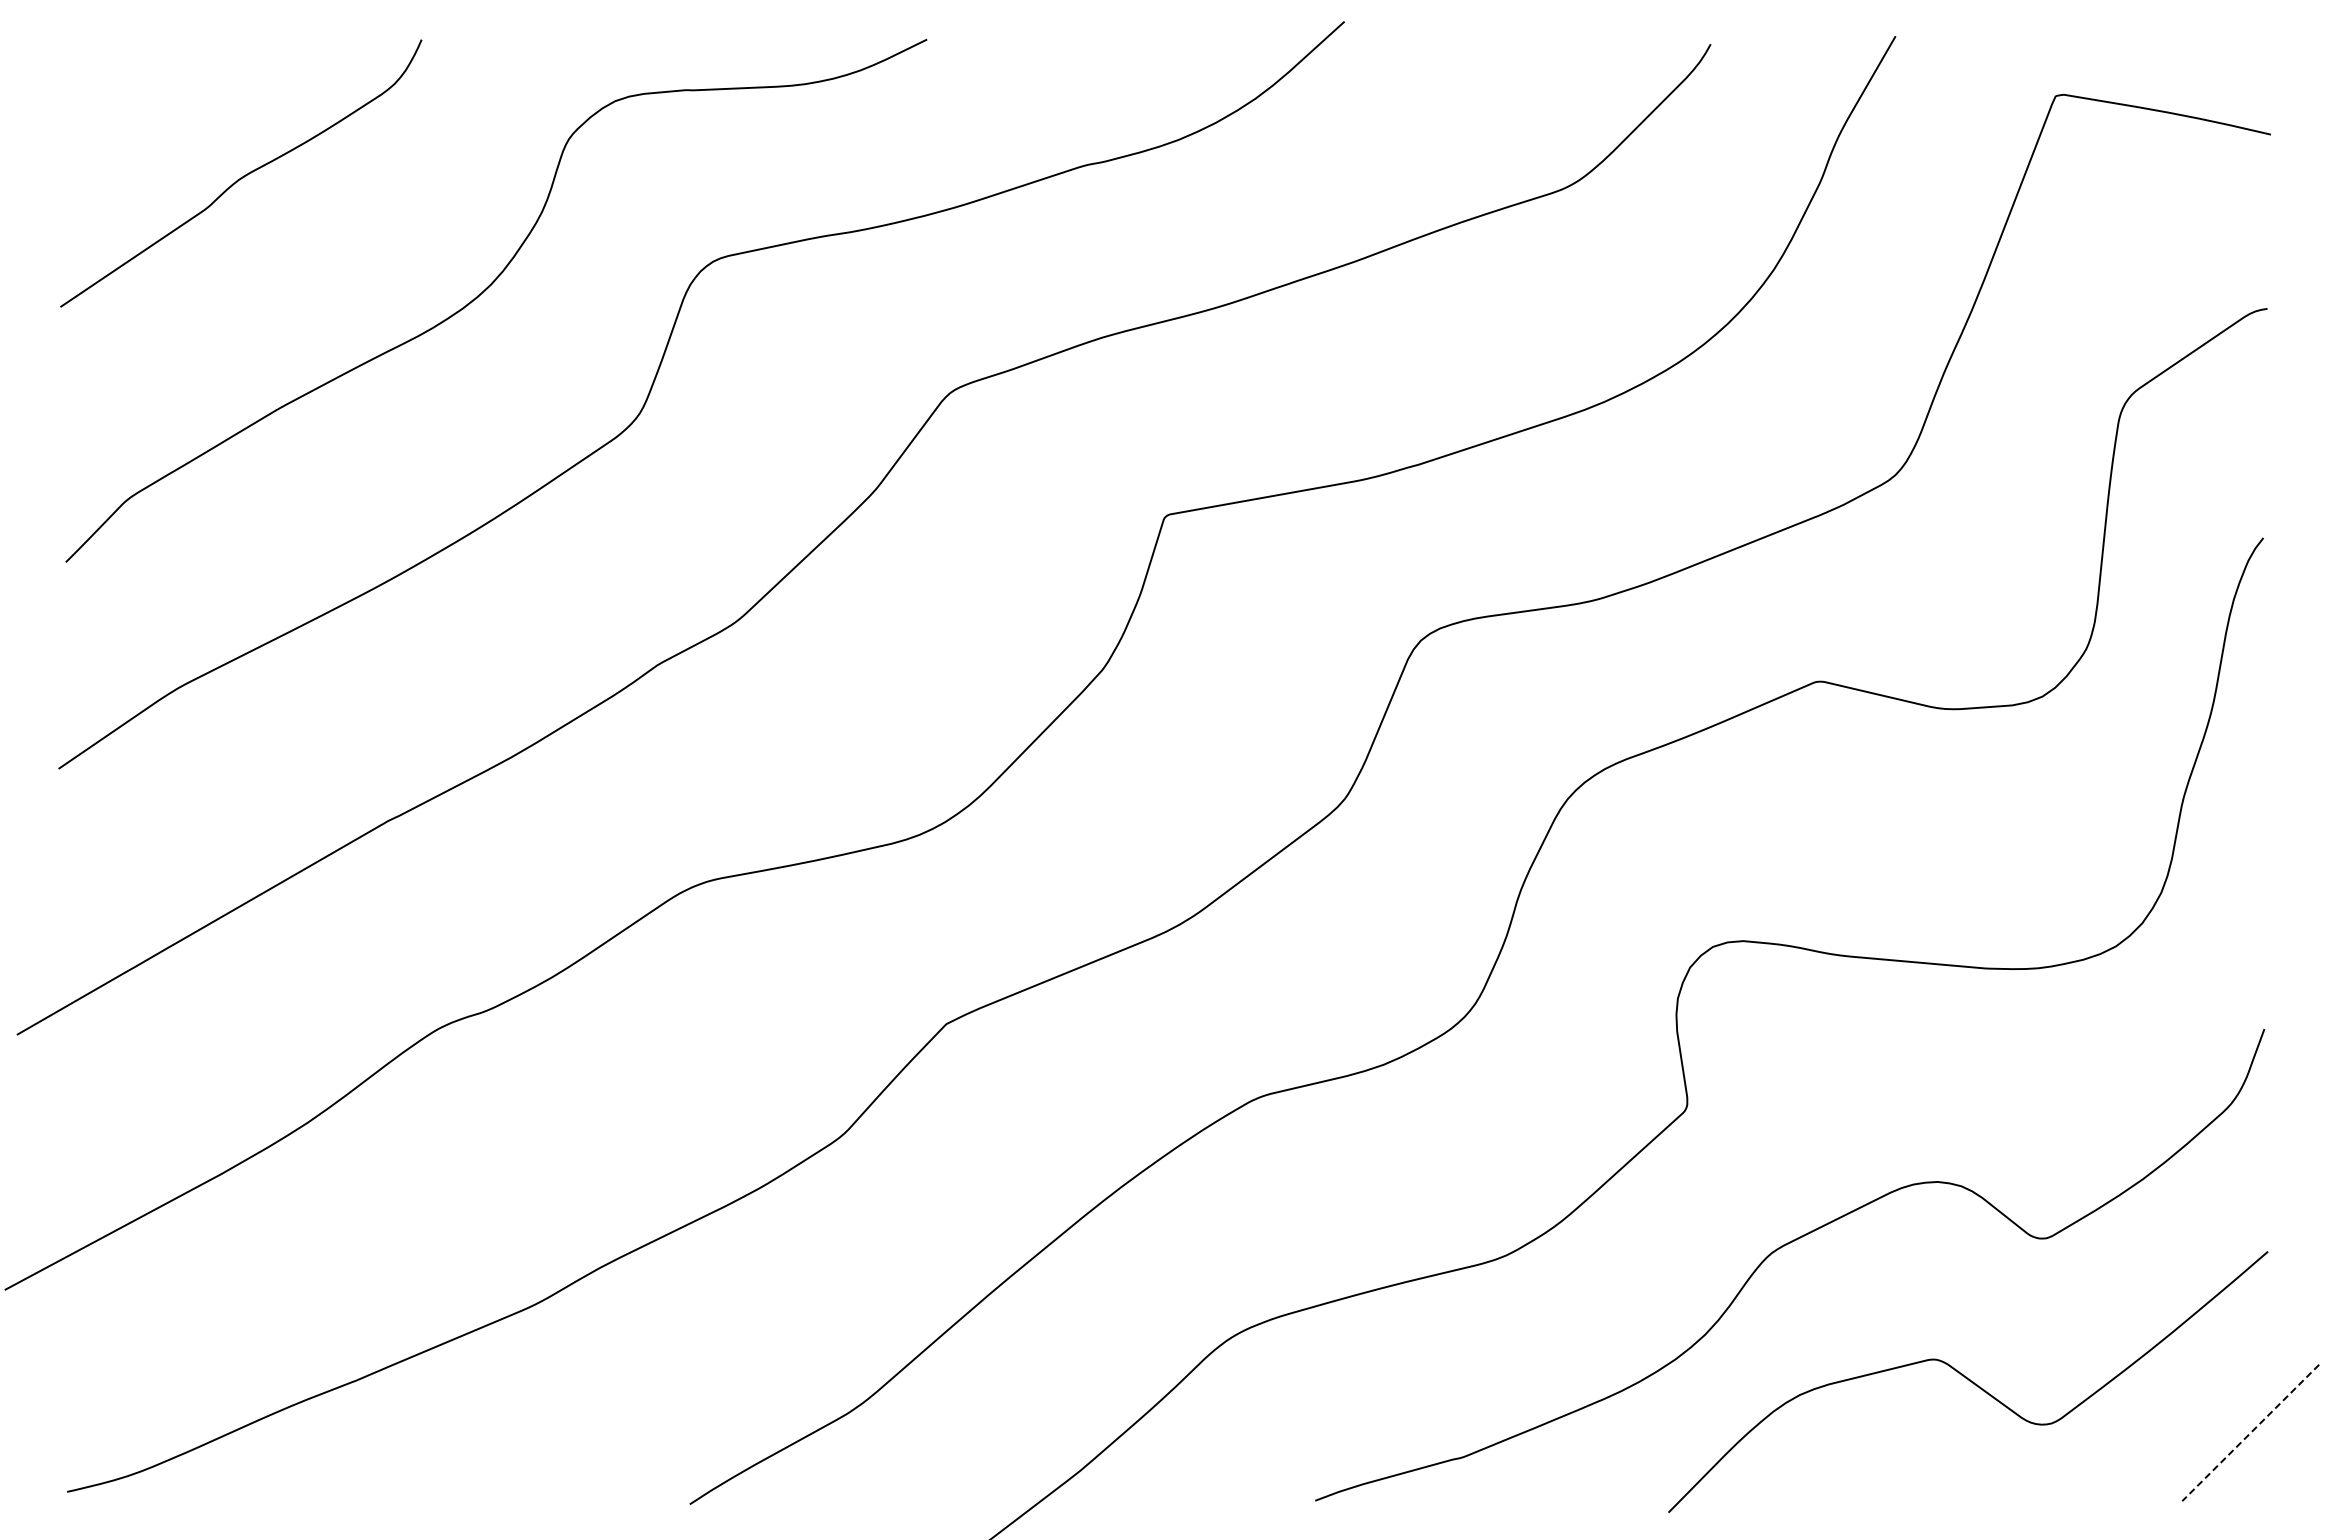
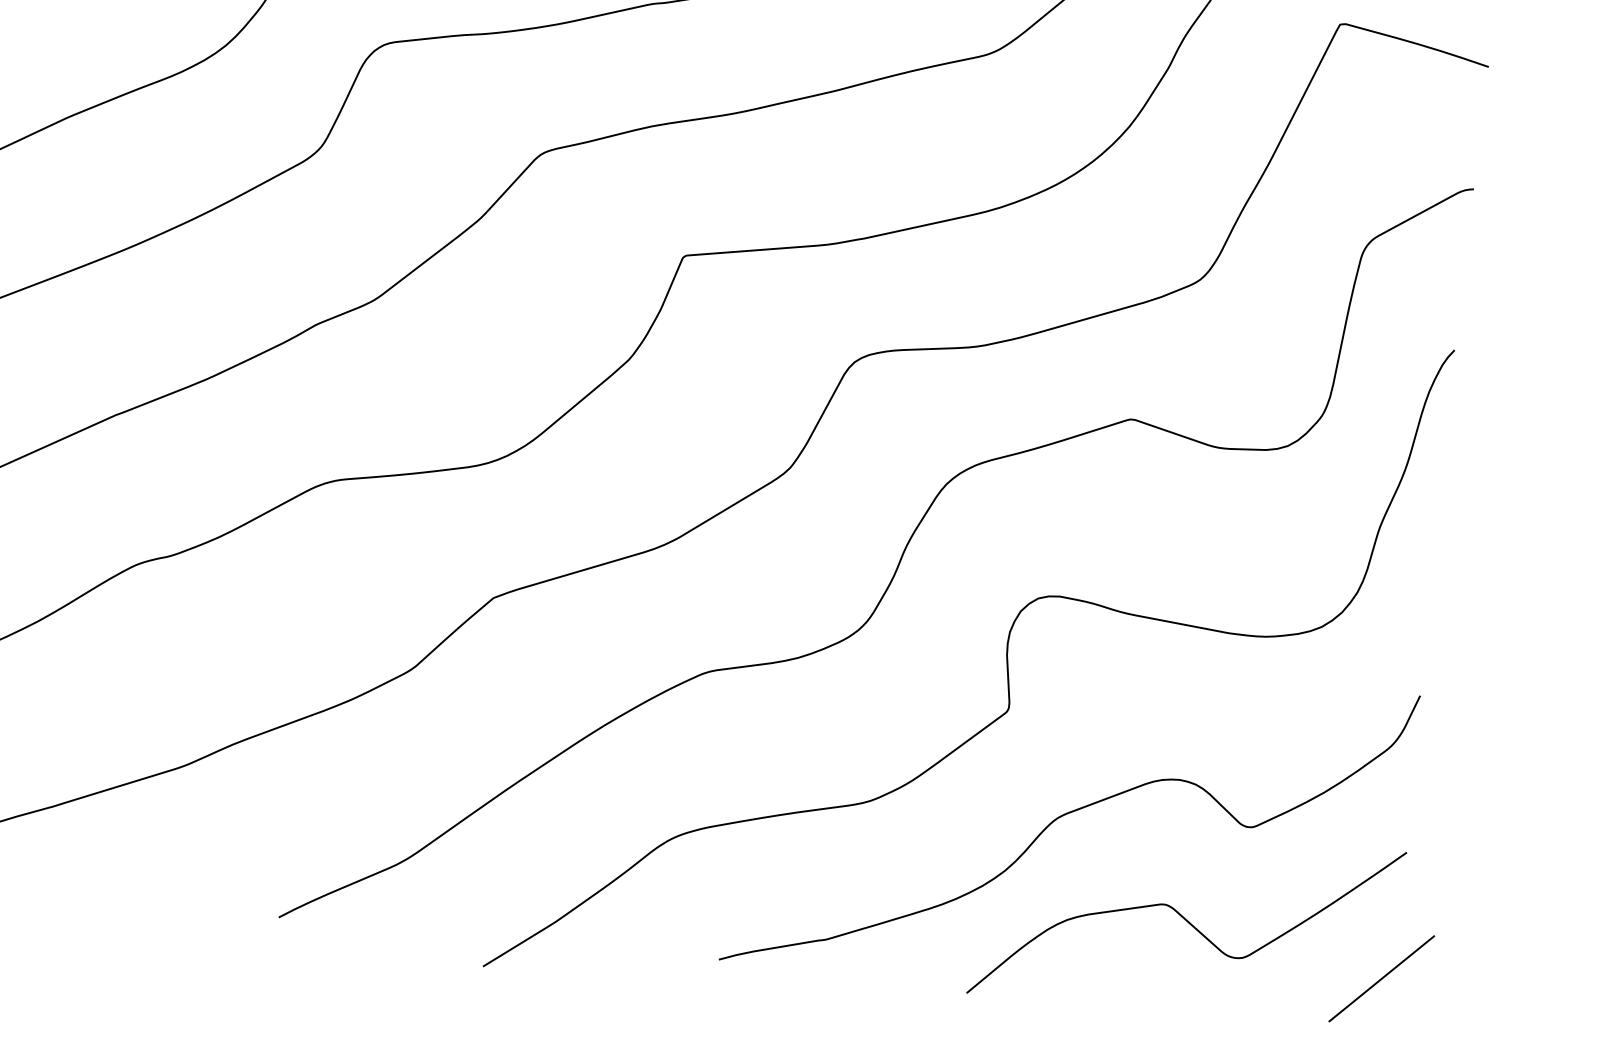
line: (2250, 1432) -> (1381, 978), dashed -> solid

